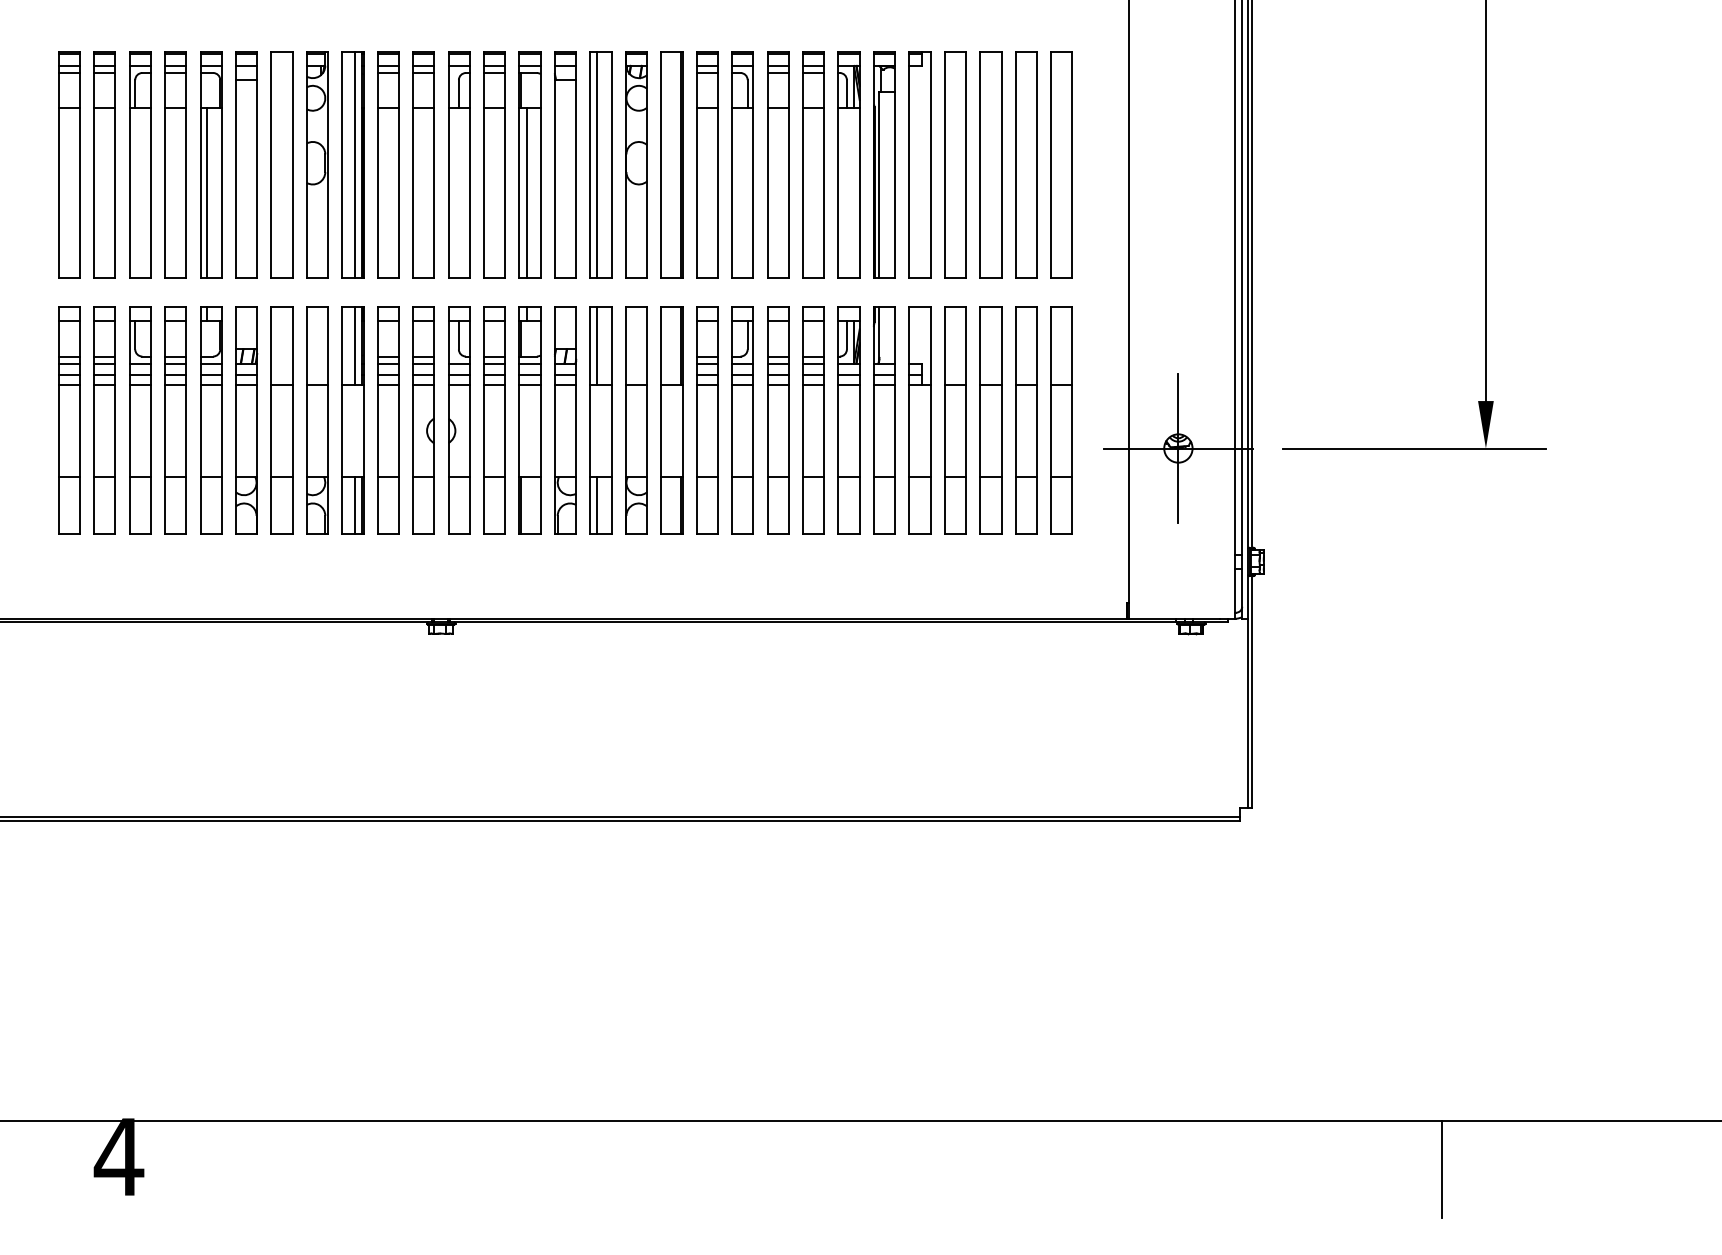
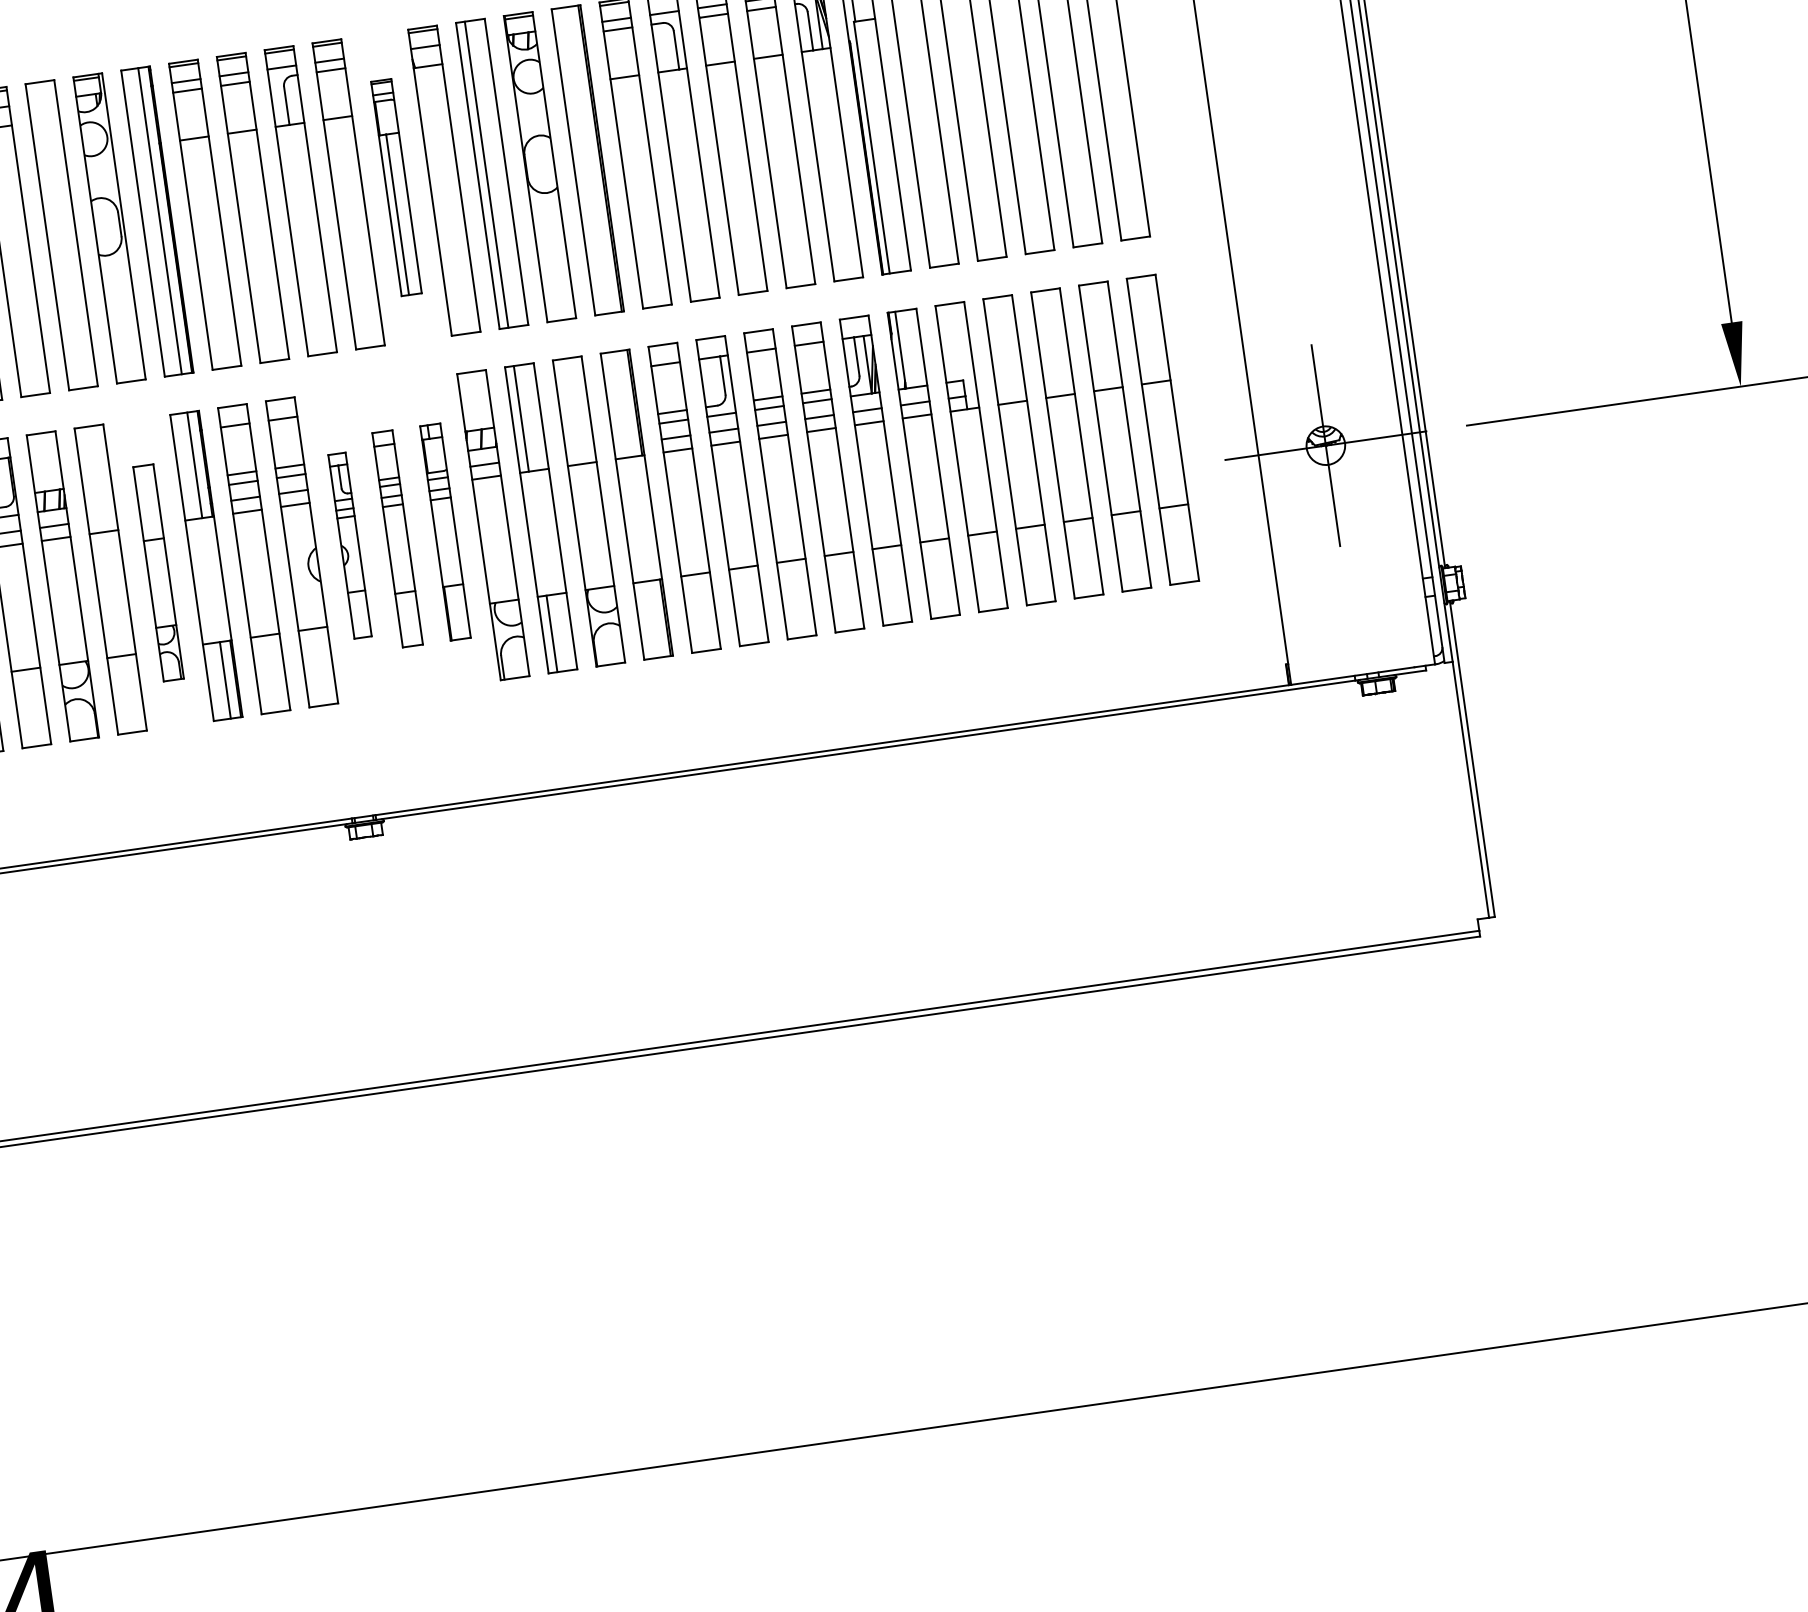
part: (529, 164) -> (395, 187), size x0.7
part: (317, 420) -> (158, 573), size x0.7
part: (459, 420) -> (350, 545), size x0.6
part: (494, 420) -> (397, 539), size x0.7
part: (529, 420) -> (444, 532), size x0.7

